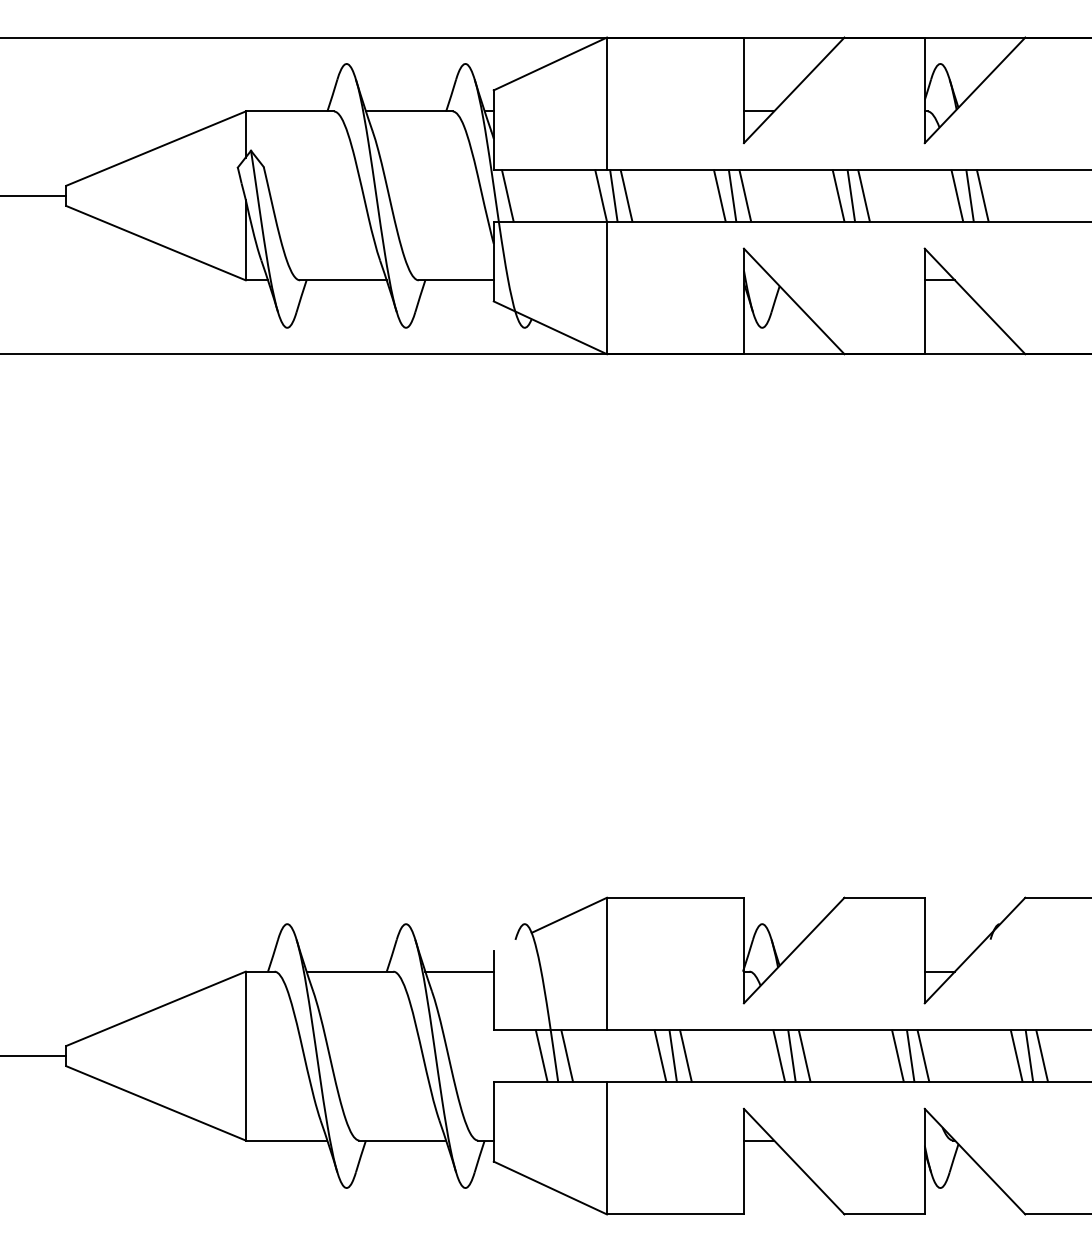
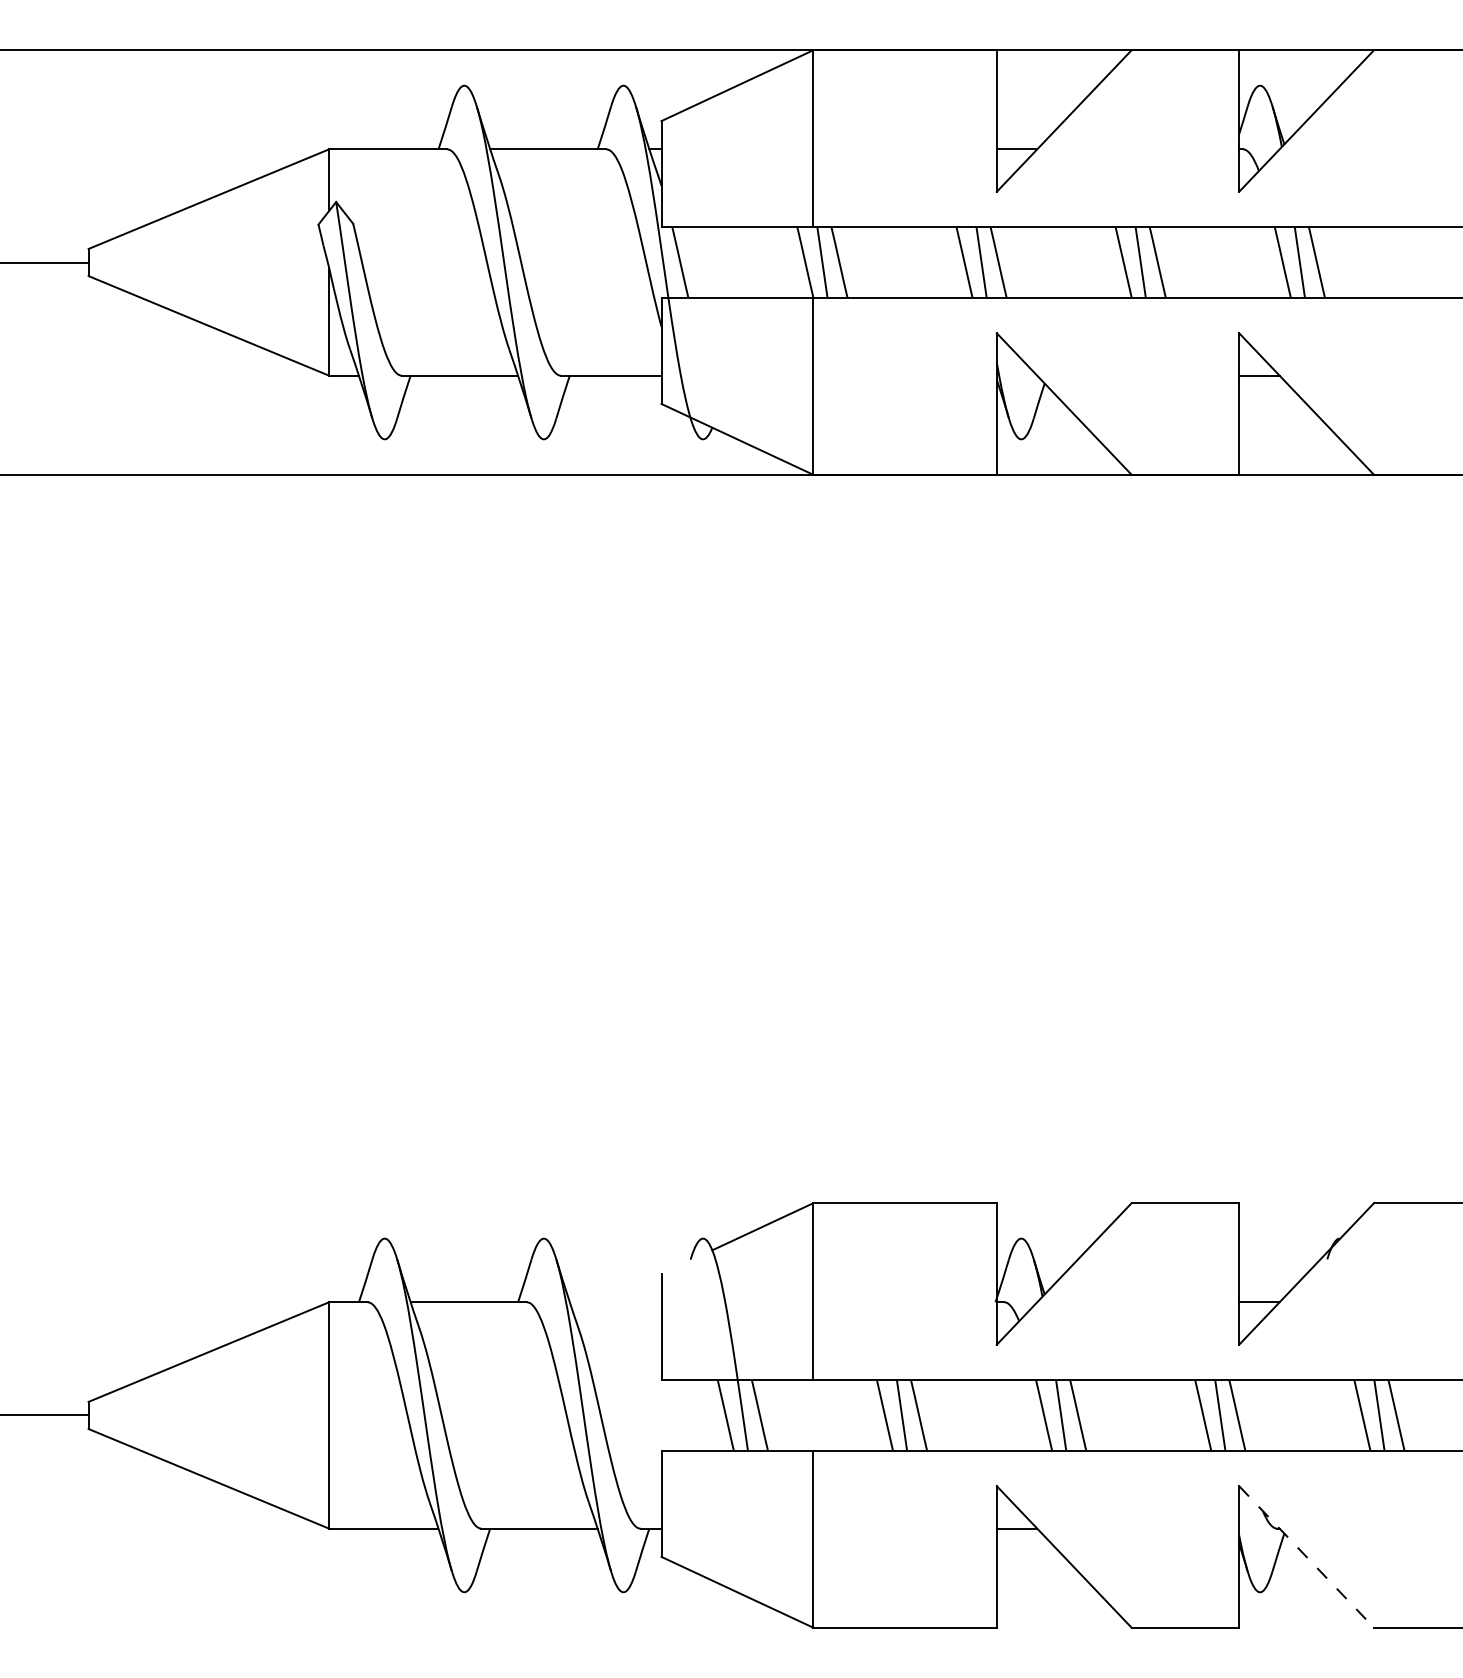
line: (459, 971) -> (615, 1302), removed
line: (975, 1161) -> (1306, 1556), solid -> dashed

